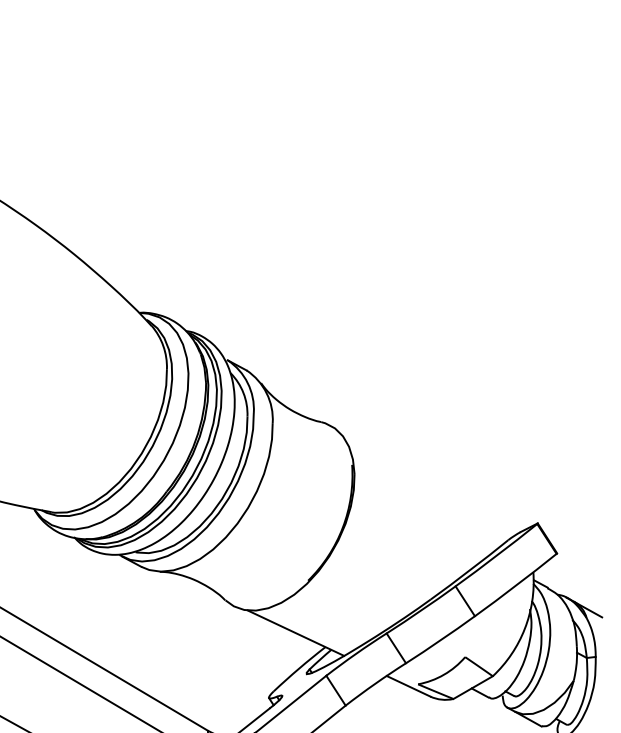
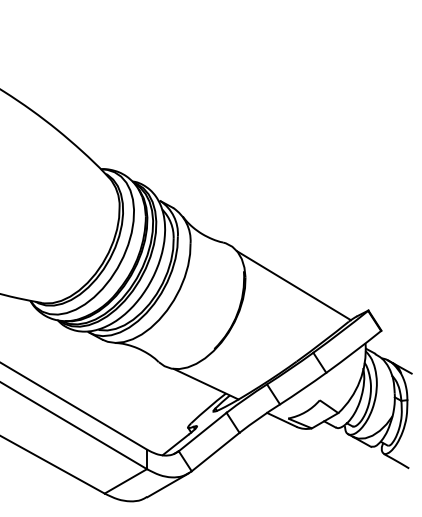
line: (426, 486) -> (293, 285), added

